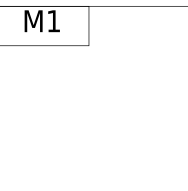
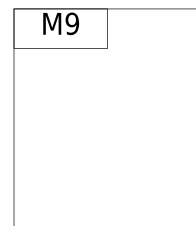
text: (53, 20) -> (72, 23), M1 -> M9

